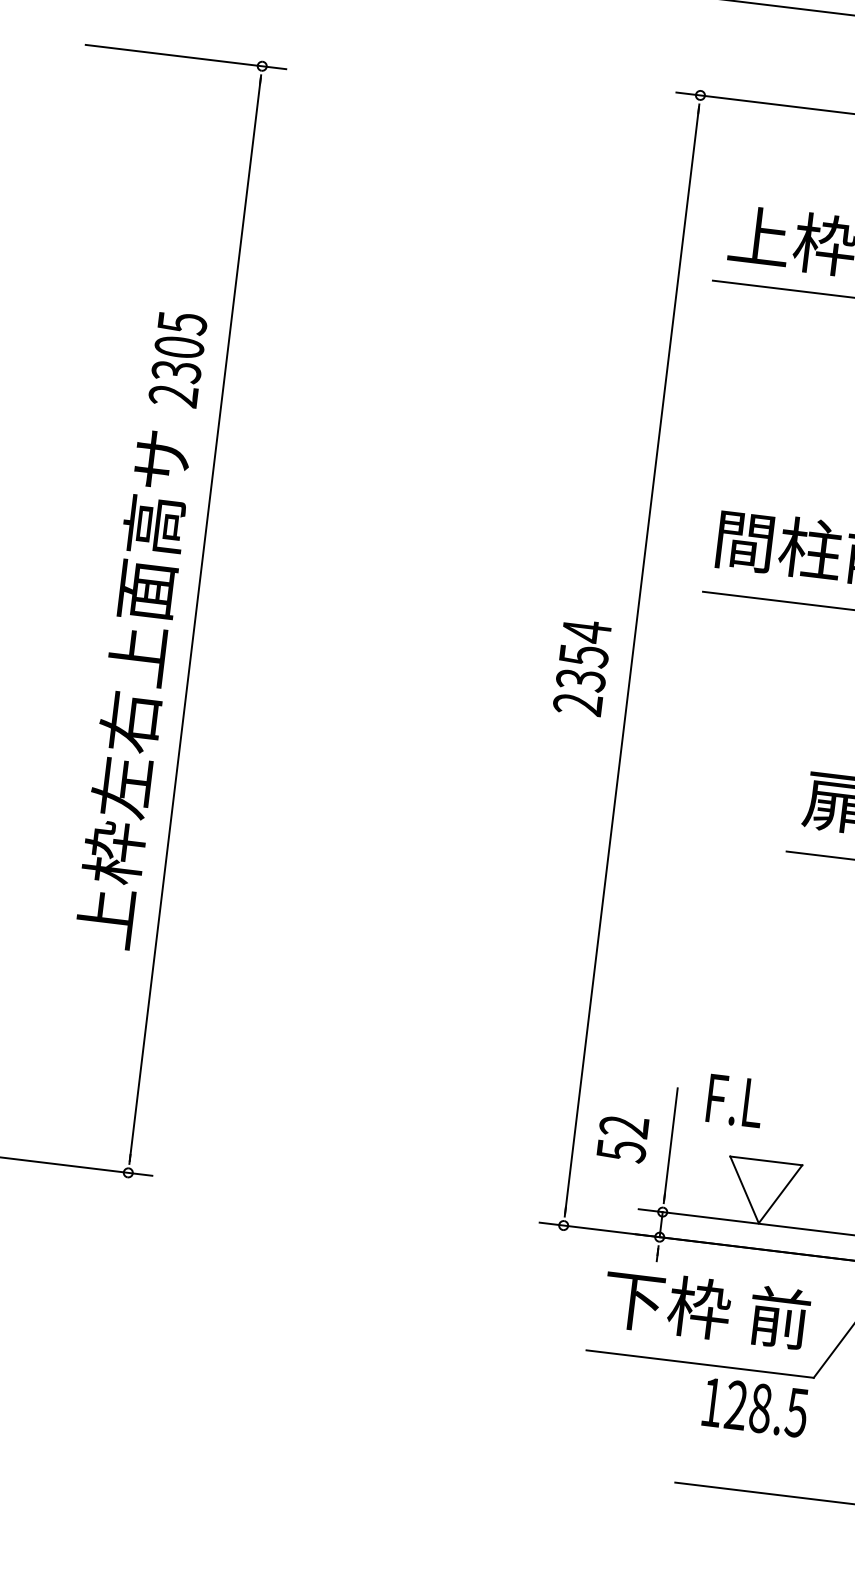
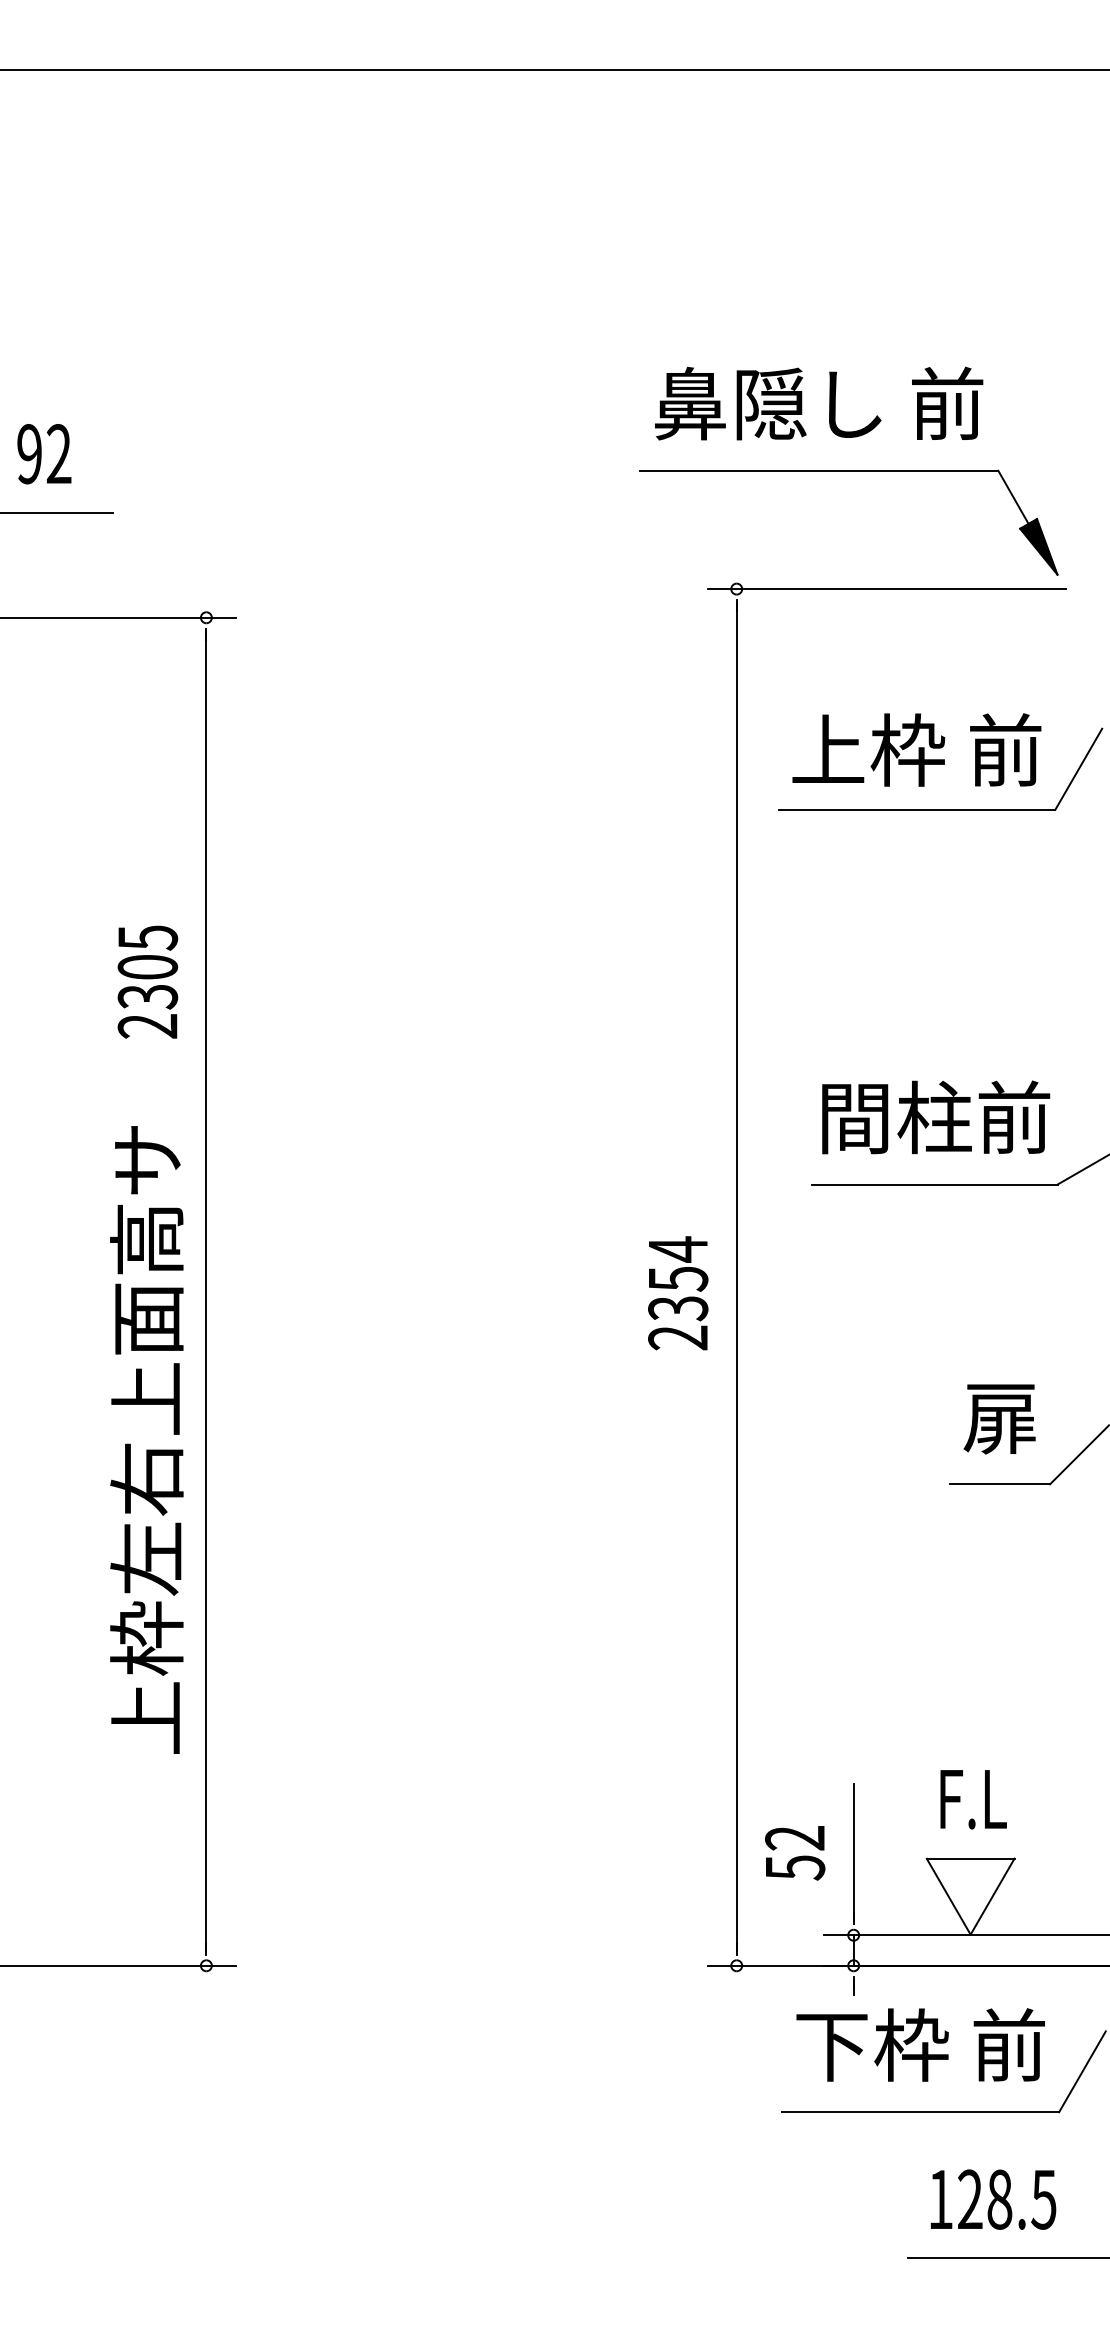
text: (133, 689) -> (146, 1439), moved
text: (735, 1101) -> (973, 1799), moved
text: (755, 1407) -> (993, 2199), moved

